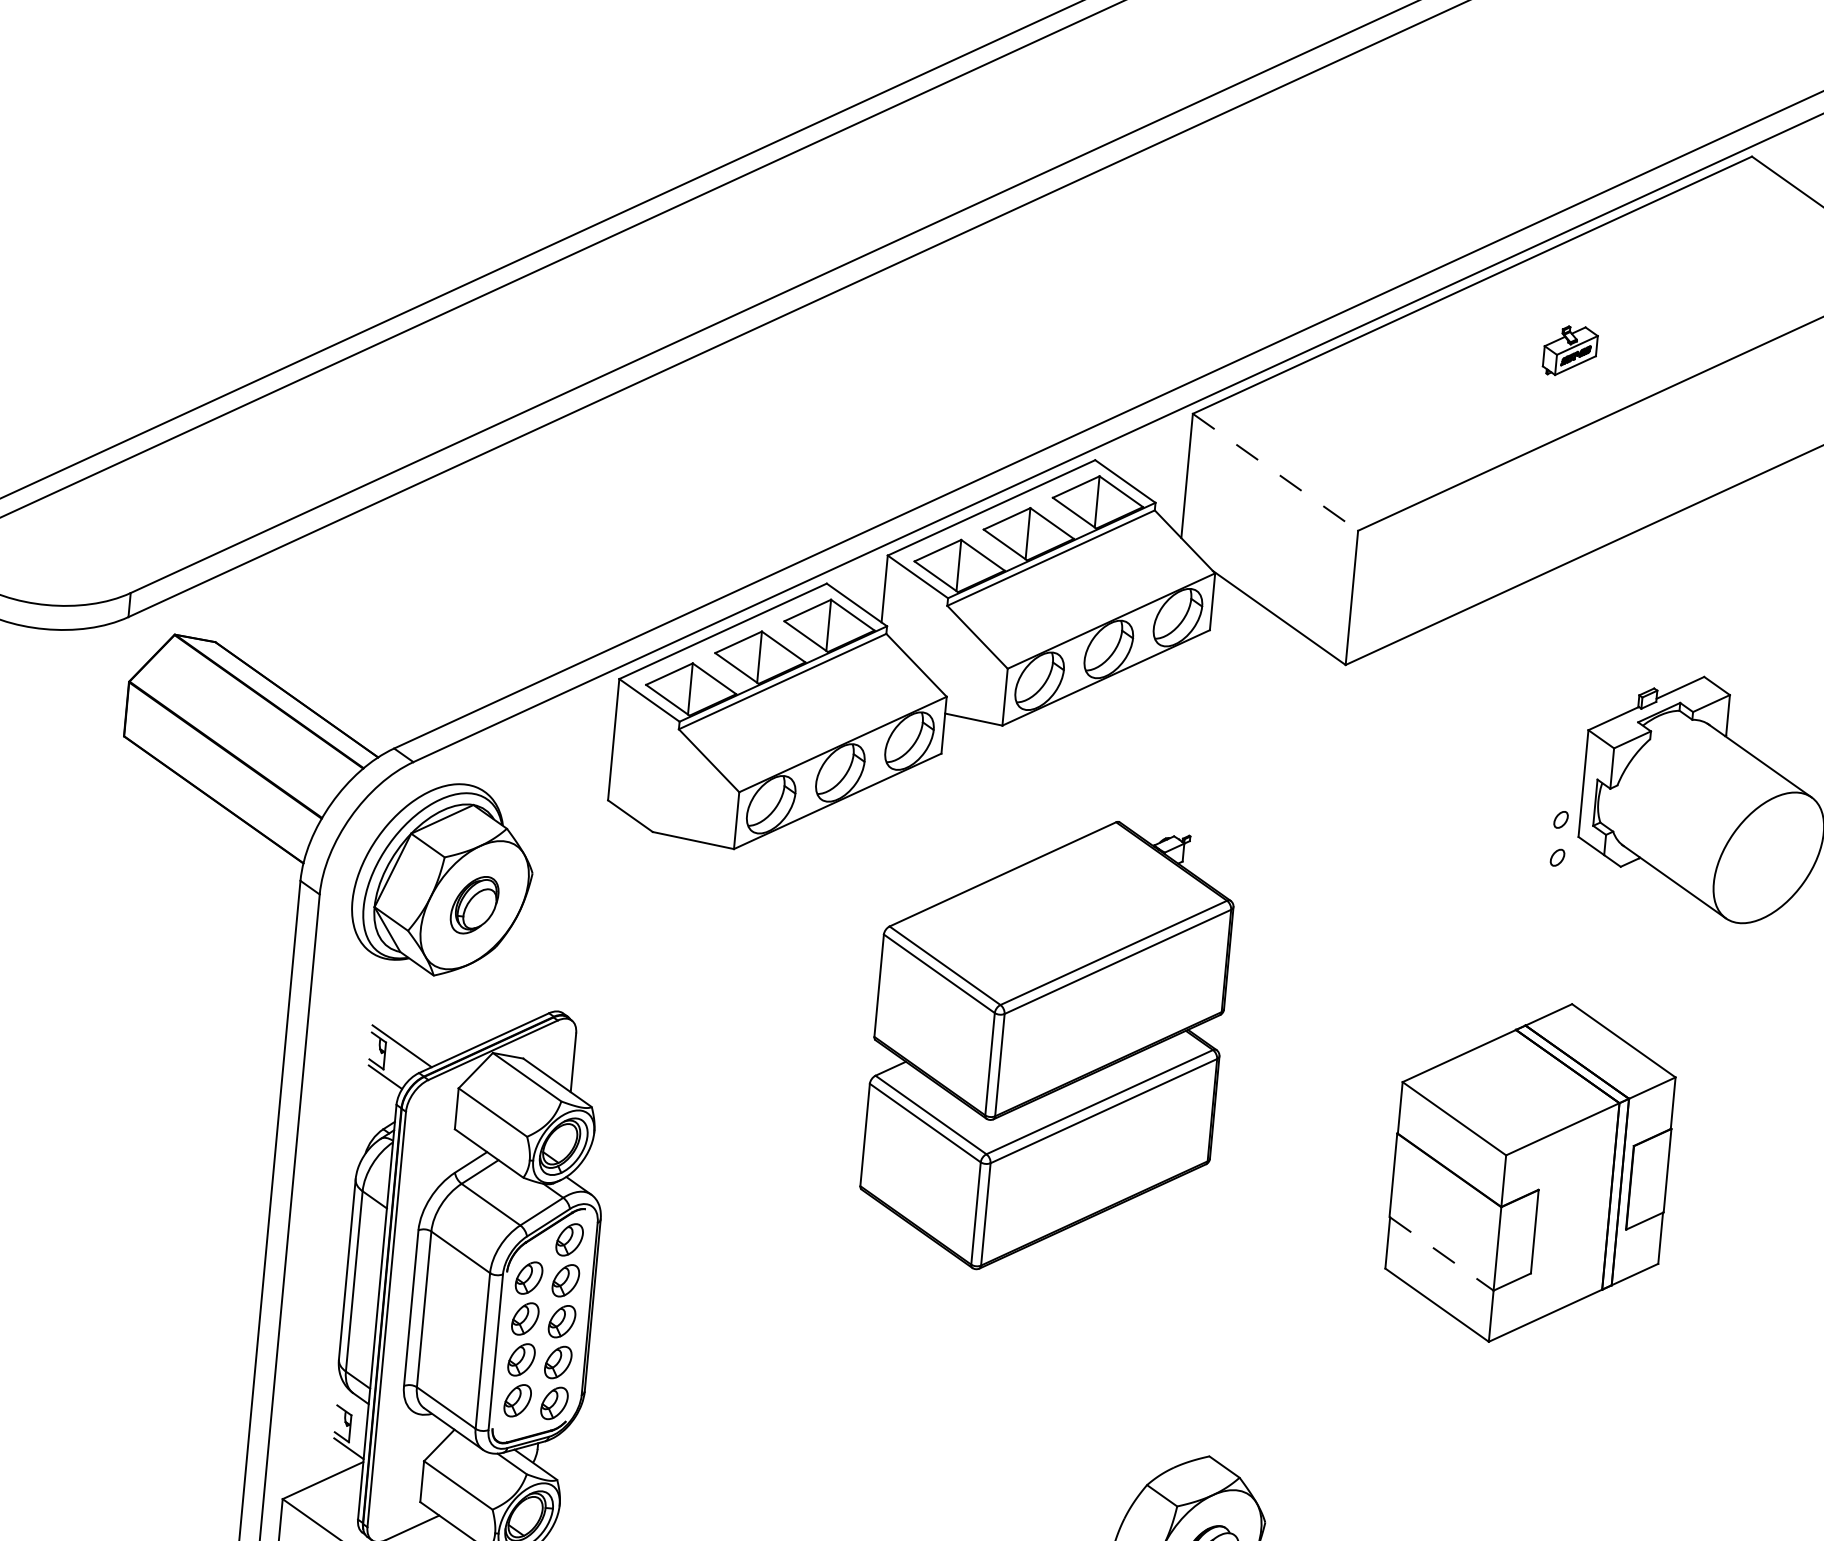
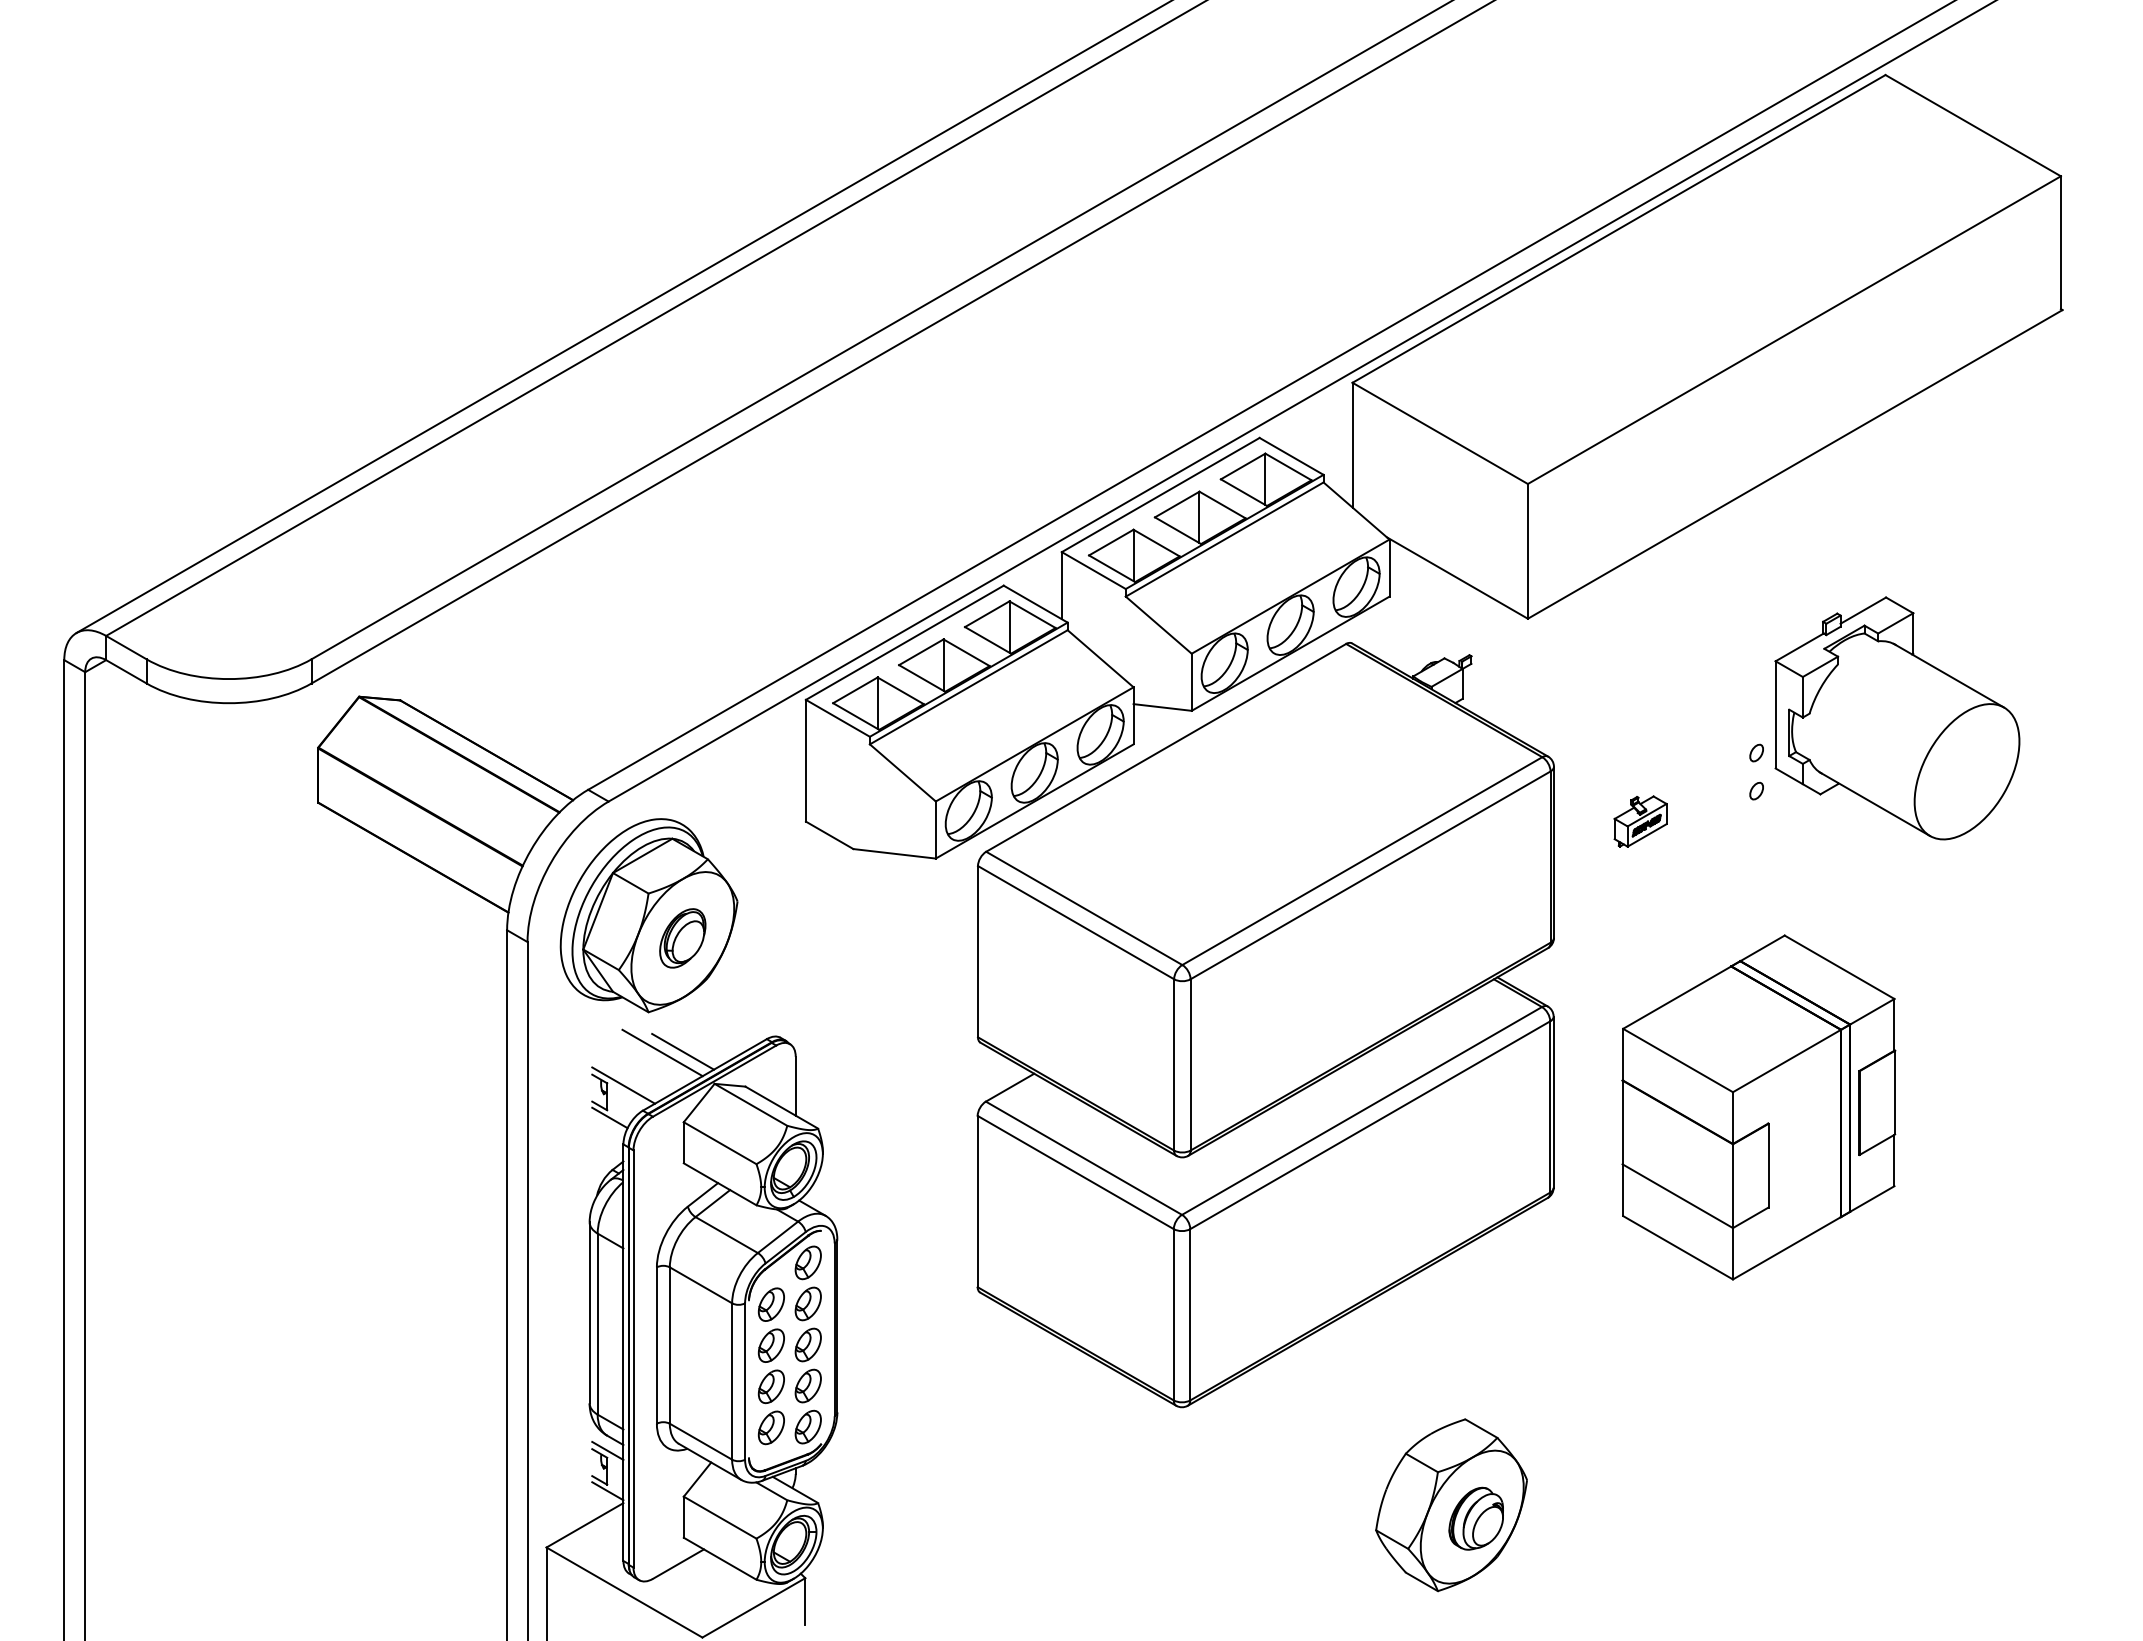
part: (1570, 351) -> (1640, 821), moved
line: (1275, 472) -> (1440, 433), dashed -> solid
line: (443, 1016) -> (662, 1052), added
line: (464, 1017) -> (683, 1051), added
part: (1046, 1045) -> (1265, 1025), size x1.67
line: (1441, 1254) -> (1677, 1196), dashed -> solid
line: (352, 1408) -> (607, 1450), added

